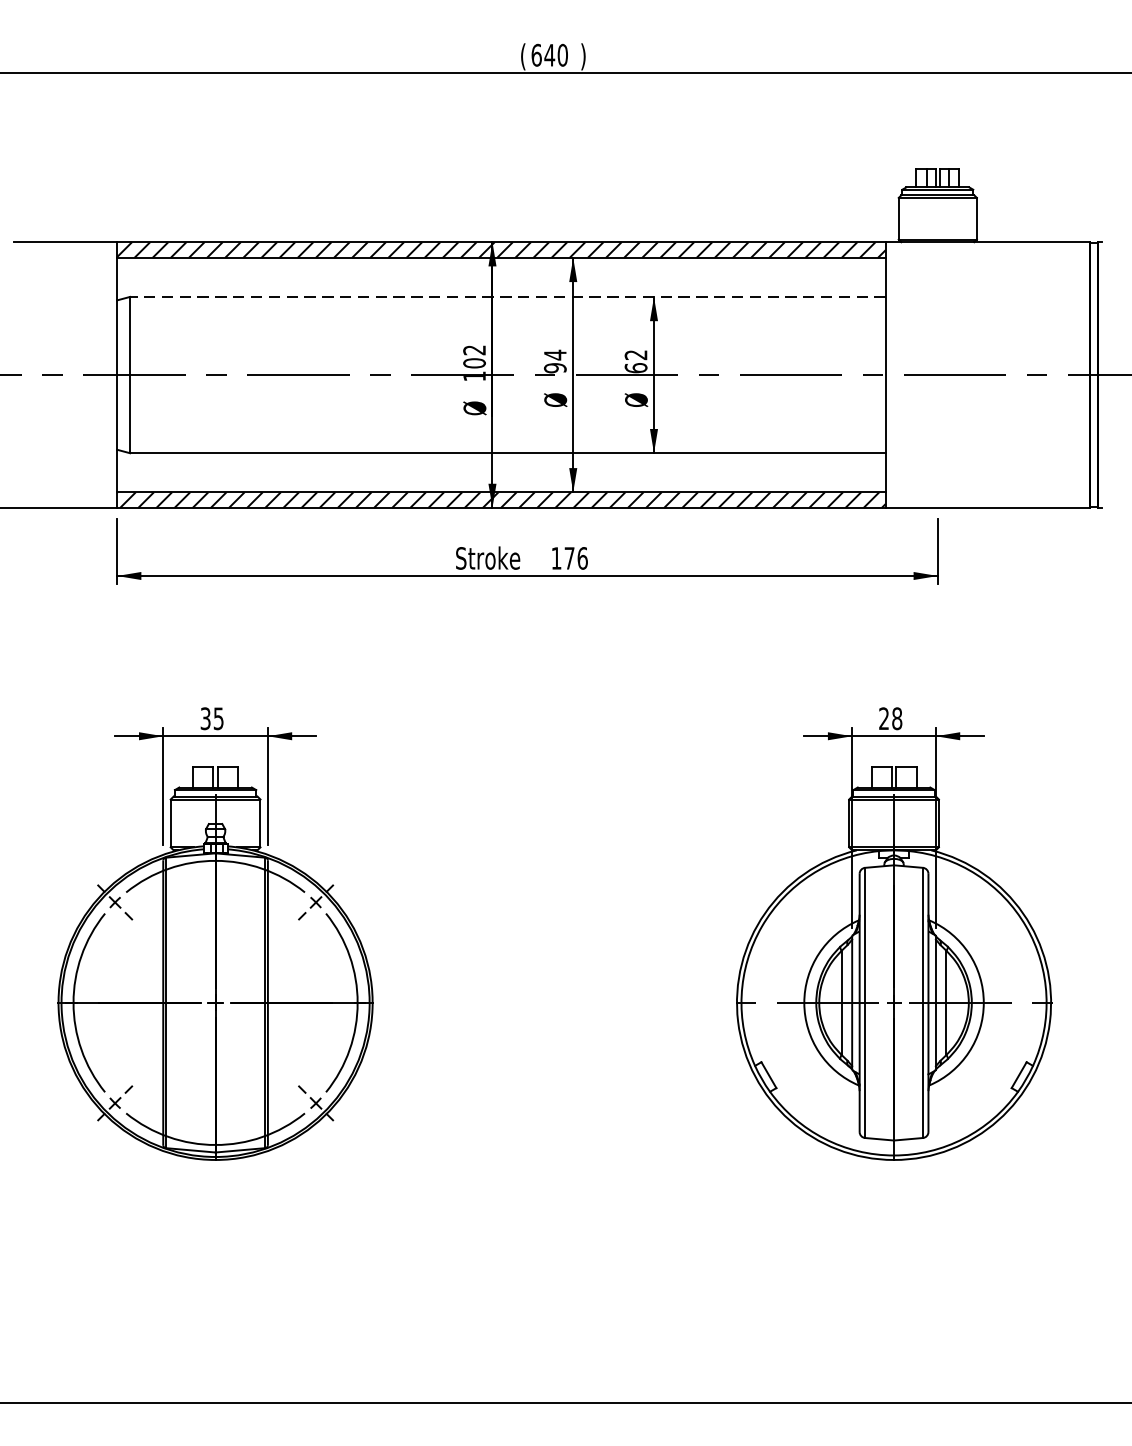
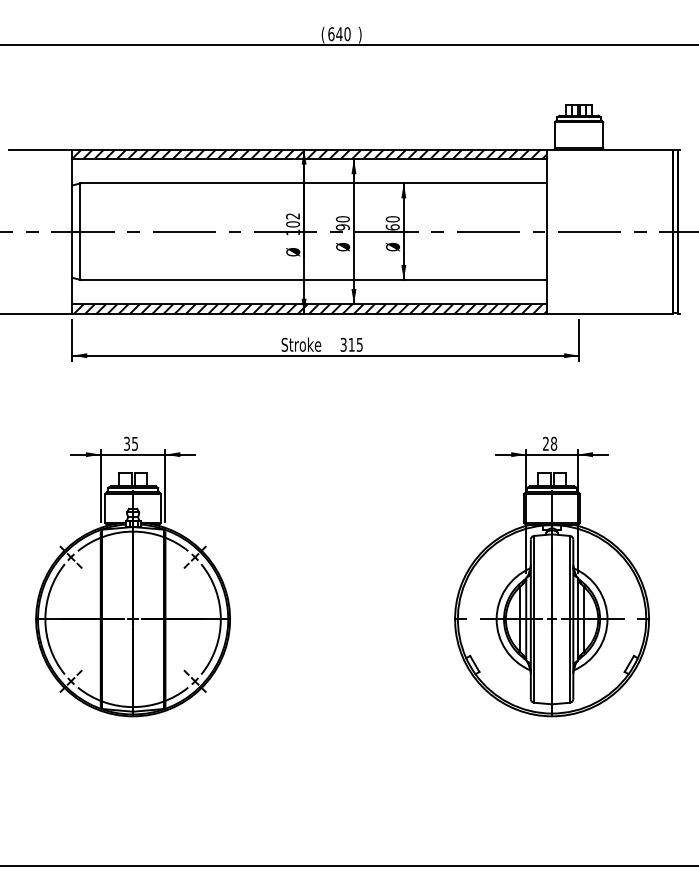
line: (507, 297) -> (313, 183), dashed -> solid
text: (554, 355) -> (342, 219), 94 -> 90
text: (635, 355) -> (392, 219), 62 -> 60
text: (569, 557) -> (351, 344), 176 -> 315

